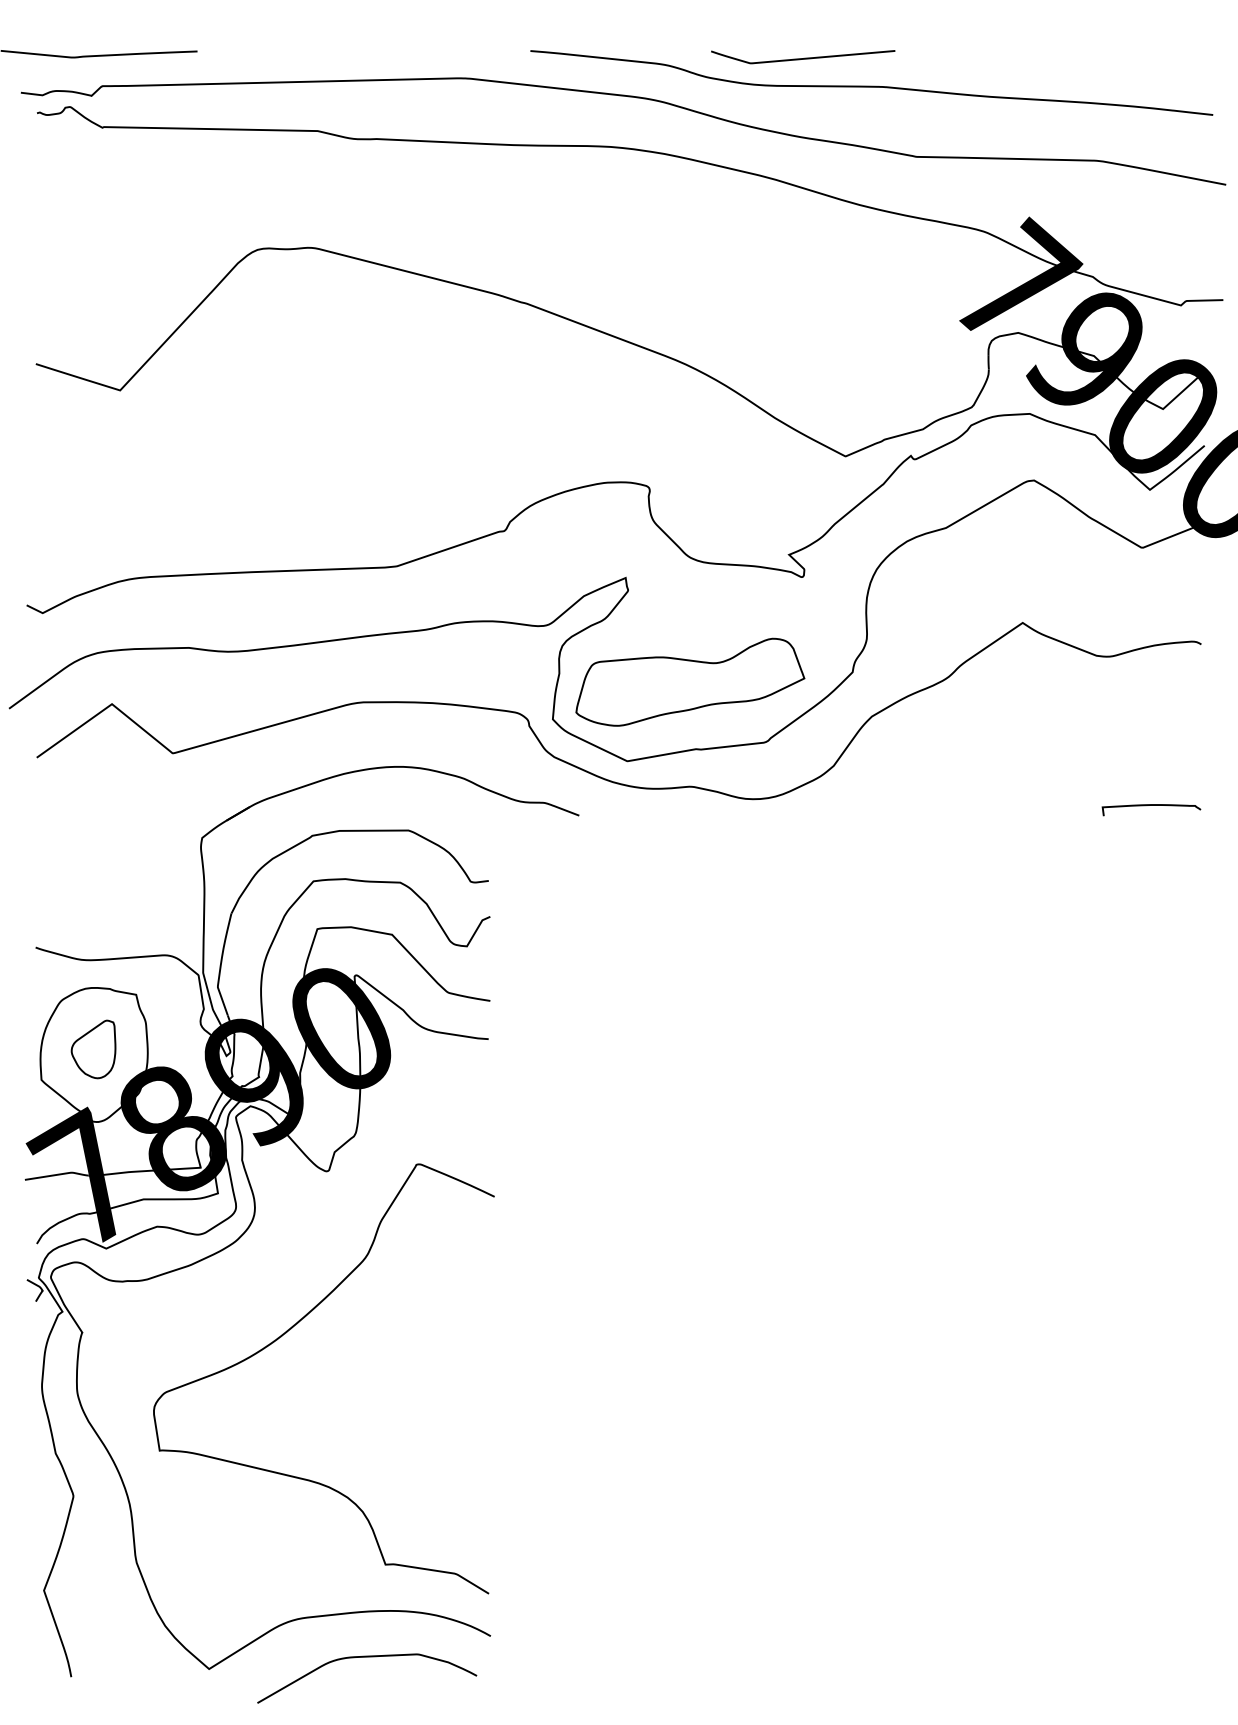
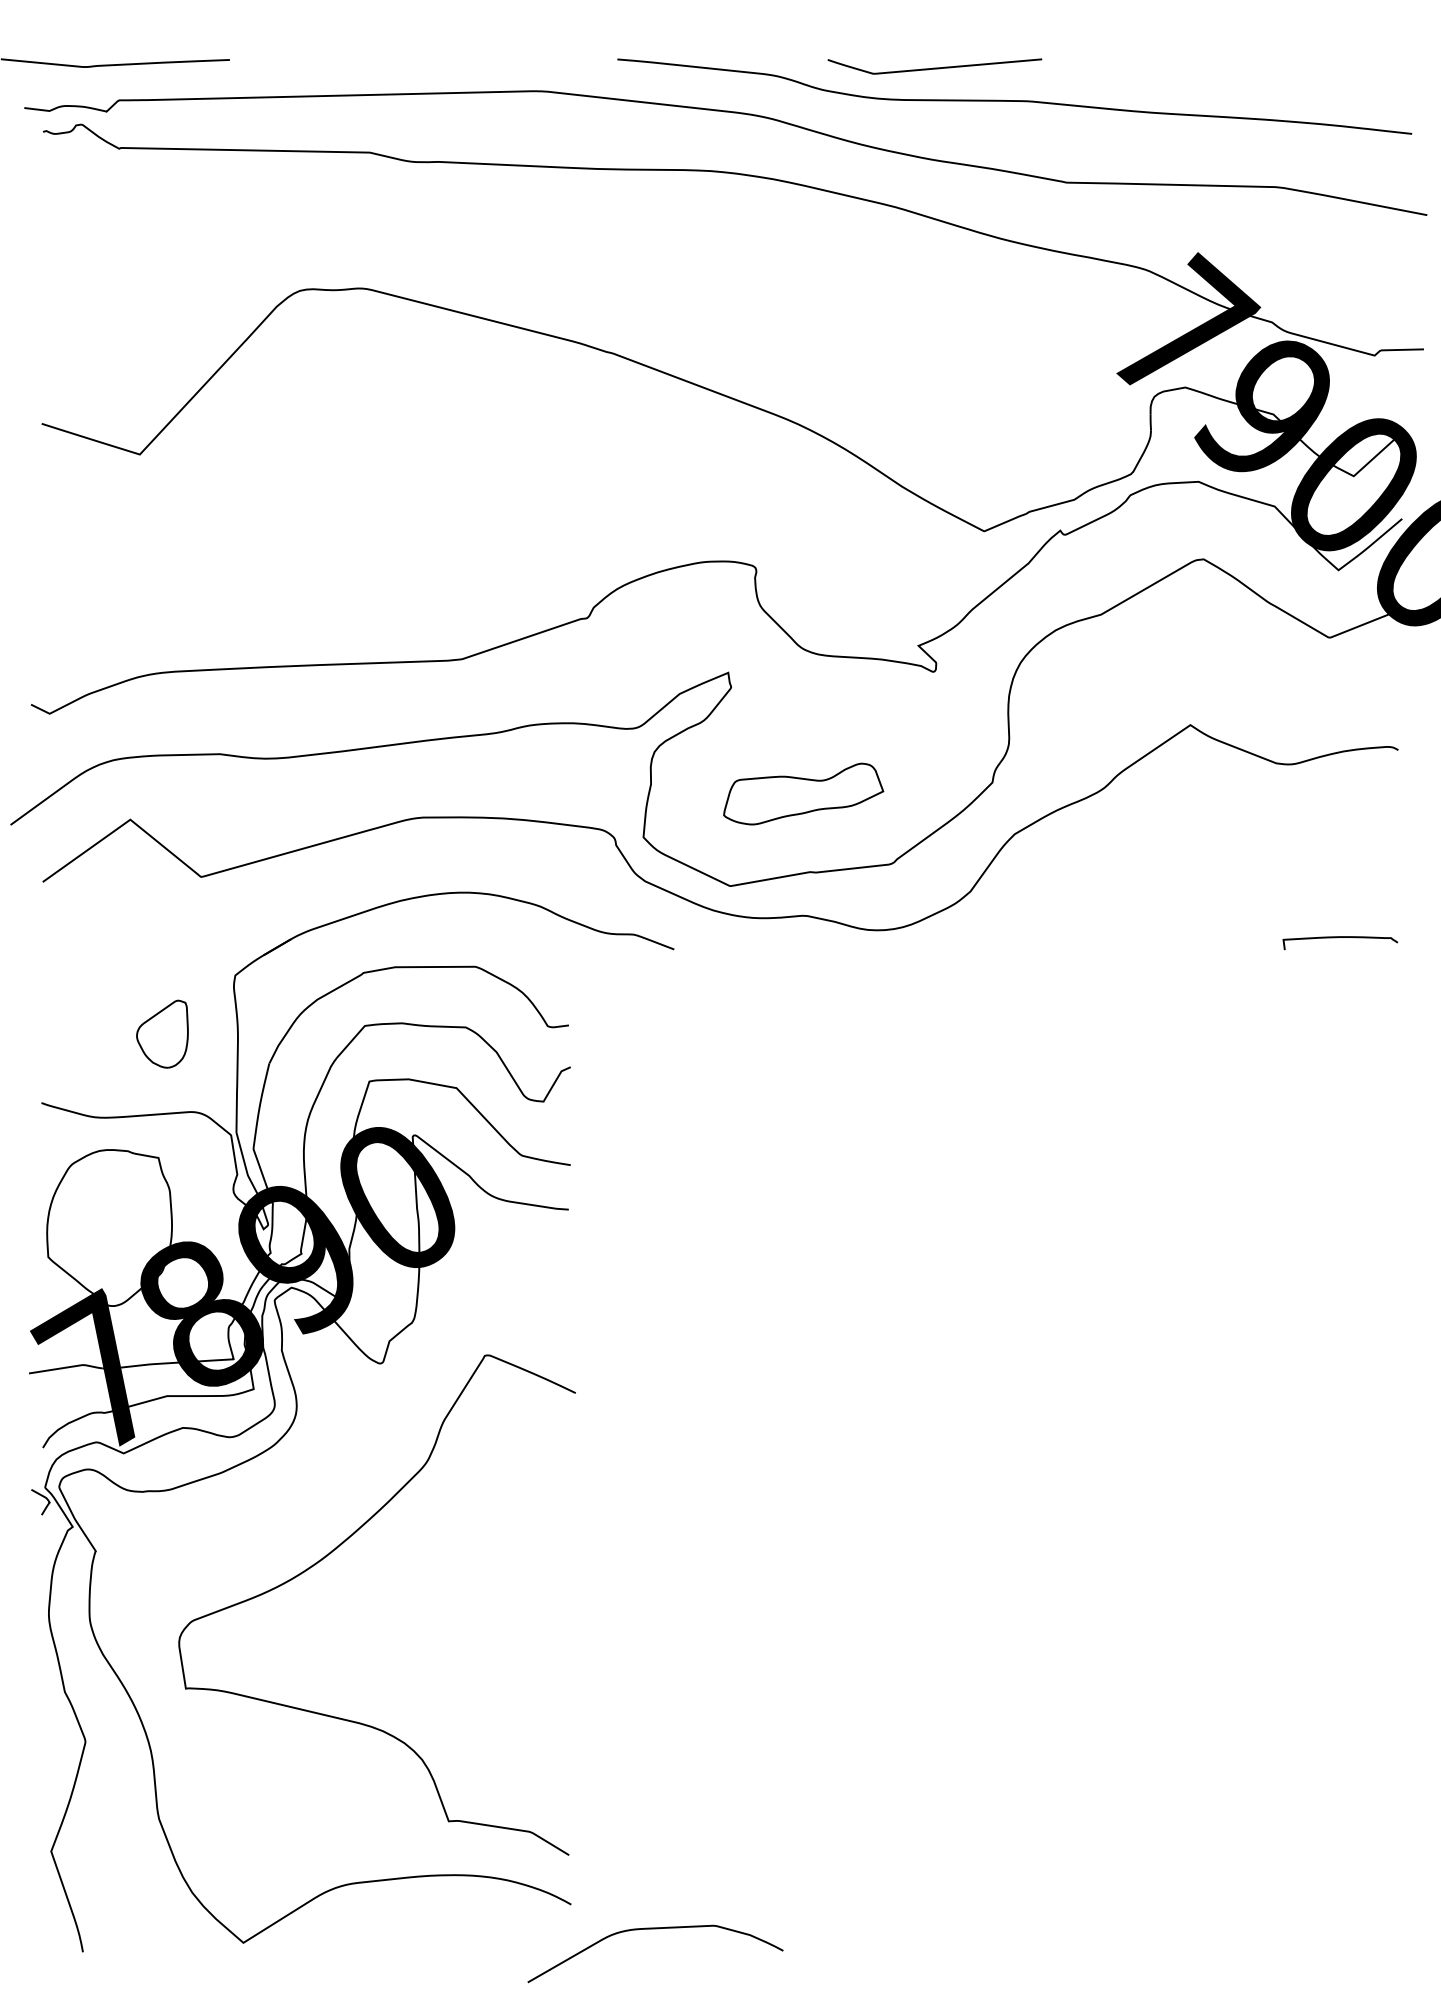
part: (690, 681) -> (803, 793), size x0.6
part: (93, 1049) -> (162, 1034), moved
curve: (367, 1657) -> (655, 1929), moved

